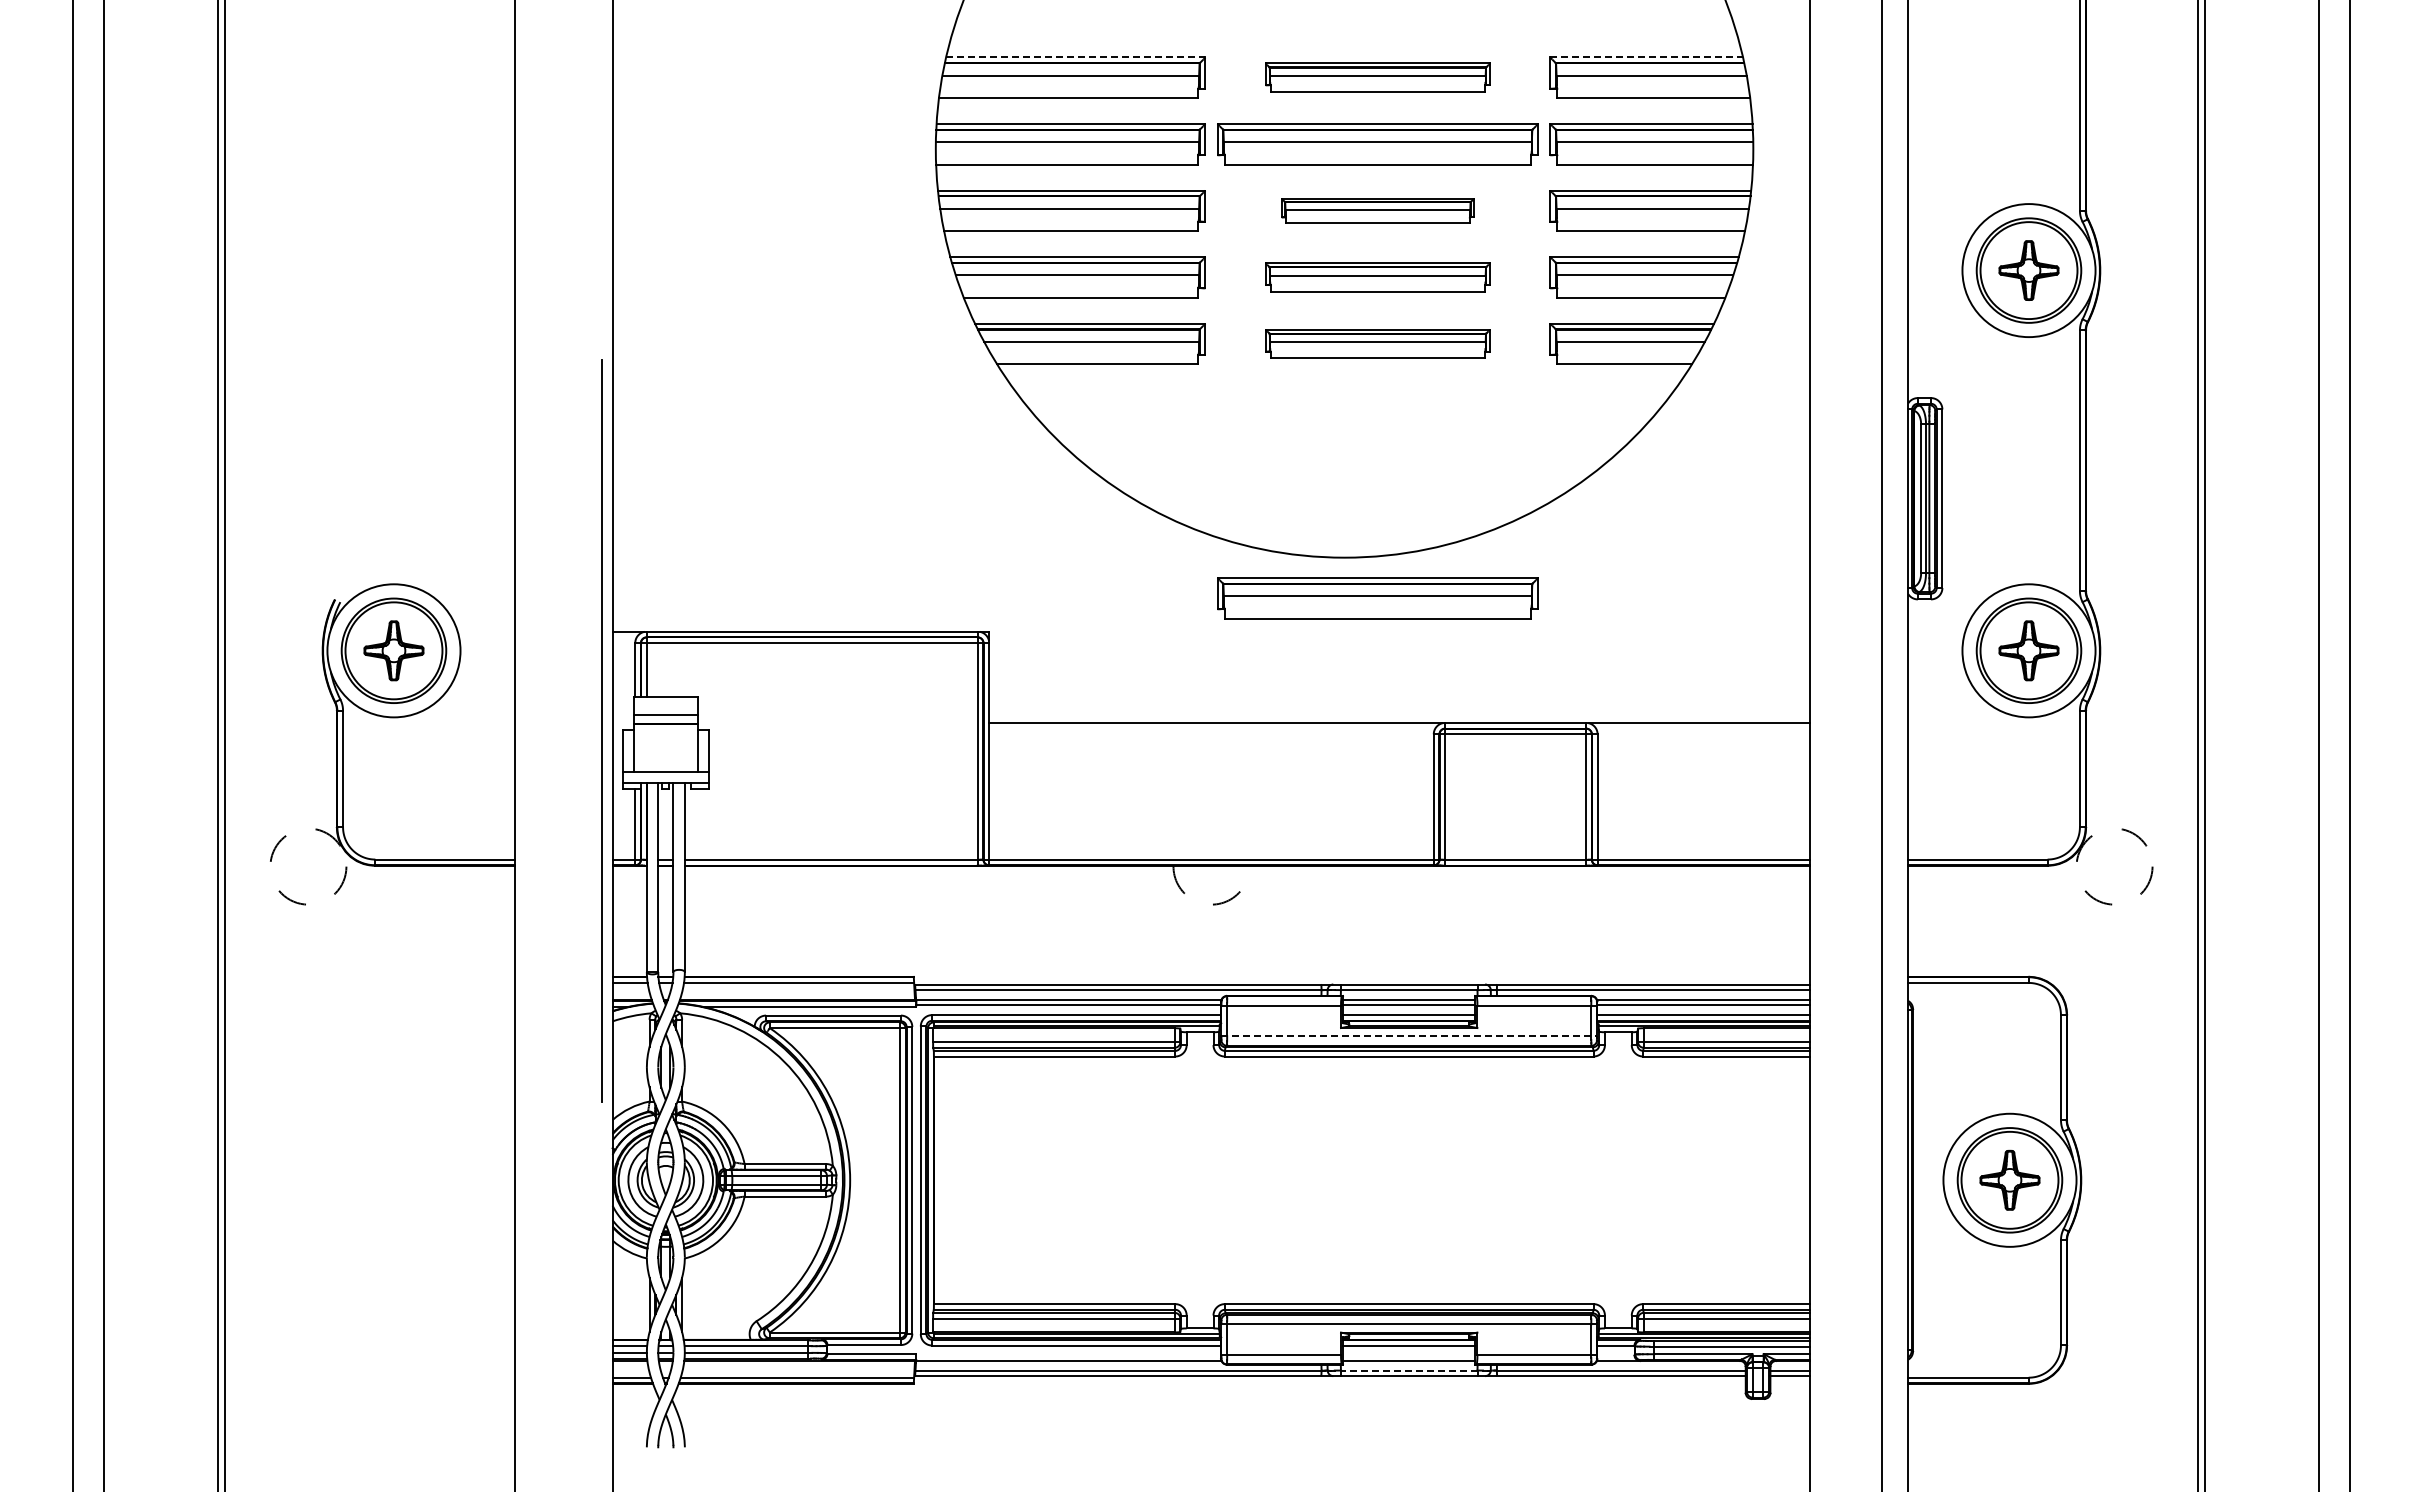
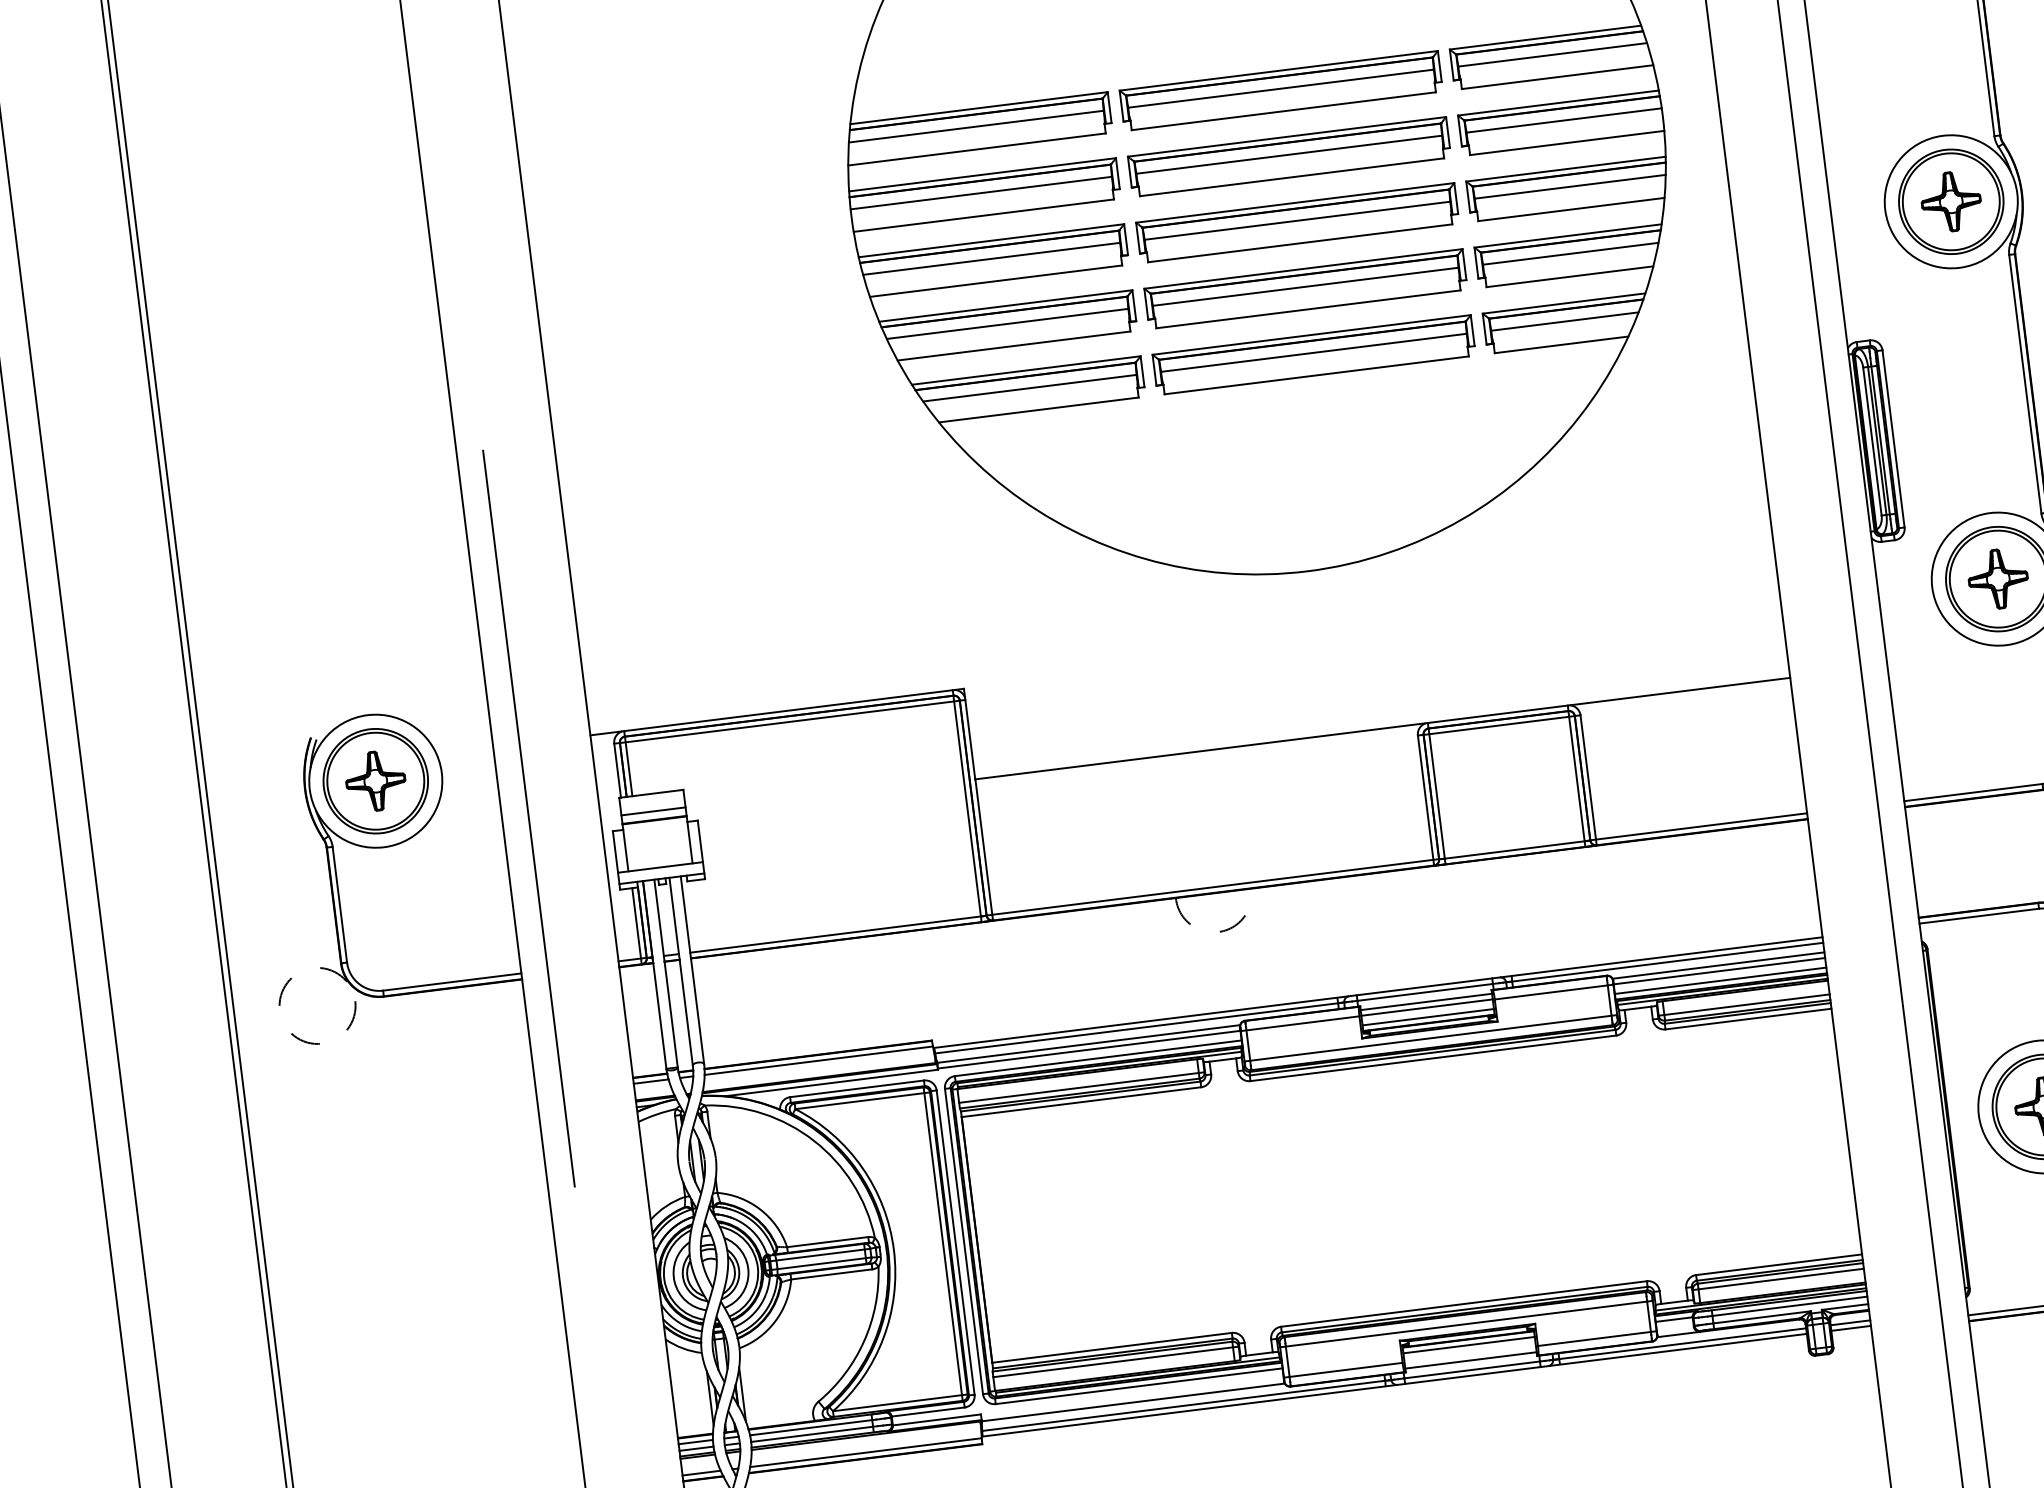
line: (1075, 57) -> (978, 108), dashed -> solid
line: (1647, 57) -> (1546, 37), dashed -> solid
part: (1377, 77) -> (1280, 90), size x1.43
part: (1377, 210) -> (1297, 222), size x1.67
part: (1377, 277) -> (1305, 289), size x1.43
part: (1377, 343) -> (1313, 354), size x1.43
part: (1377, 598) -> (1345, 607), removed
line: (601, 730) -> (528, 818), moved
line: (1409, 1036) -> (1431, 1038), dashed -> solid
line: (1408, 1370) -> (1471, 1369), dashed -> solid

